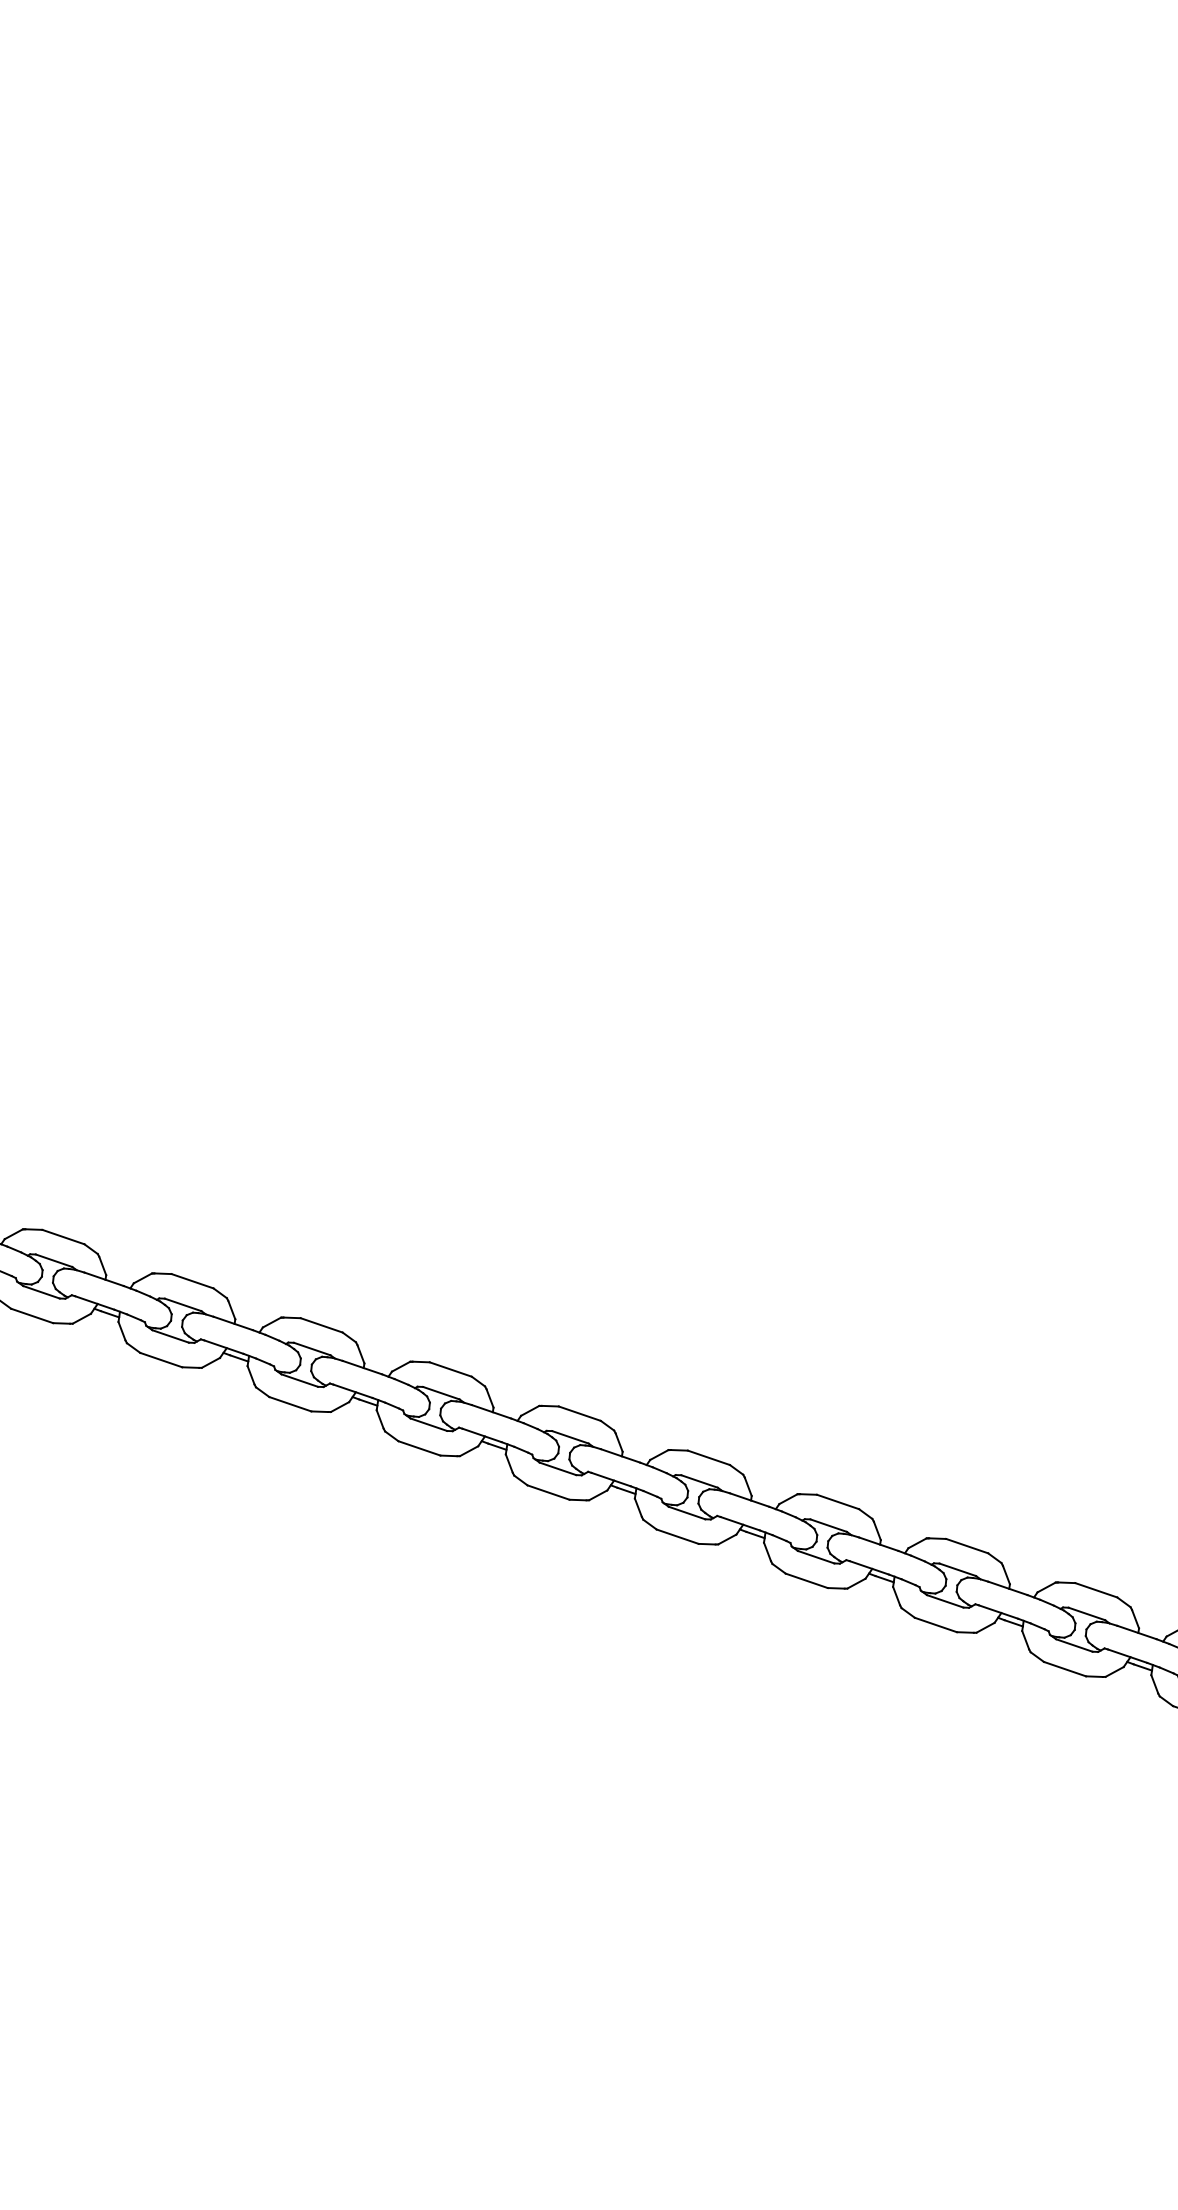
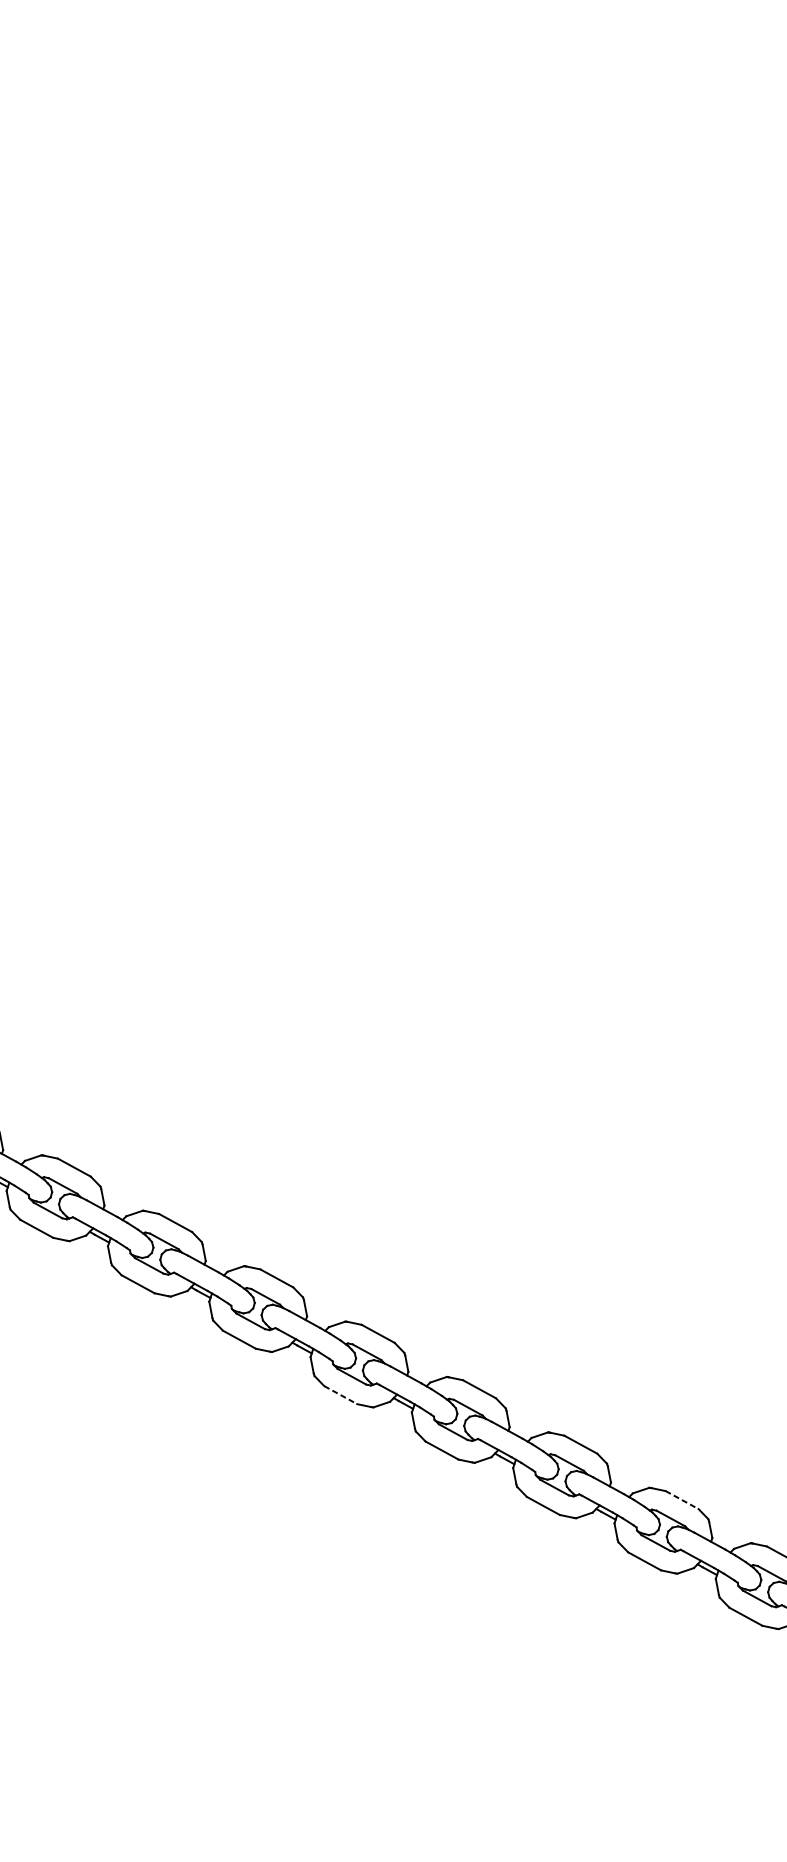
line: (678, 1536) -> (341, 1395), solid -> dashed
line: (1096, 1590) -> (682, 1500), solid -> dashed

